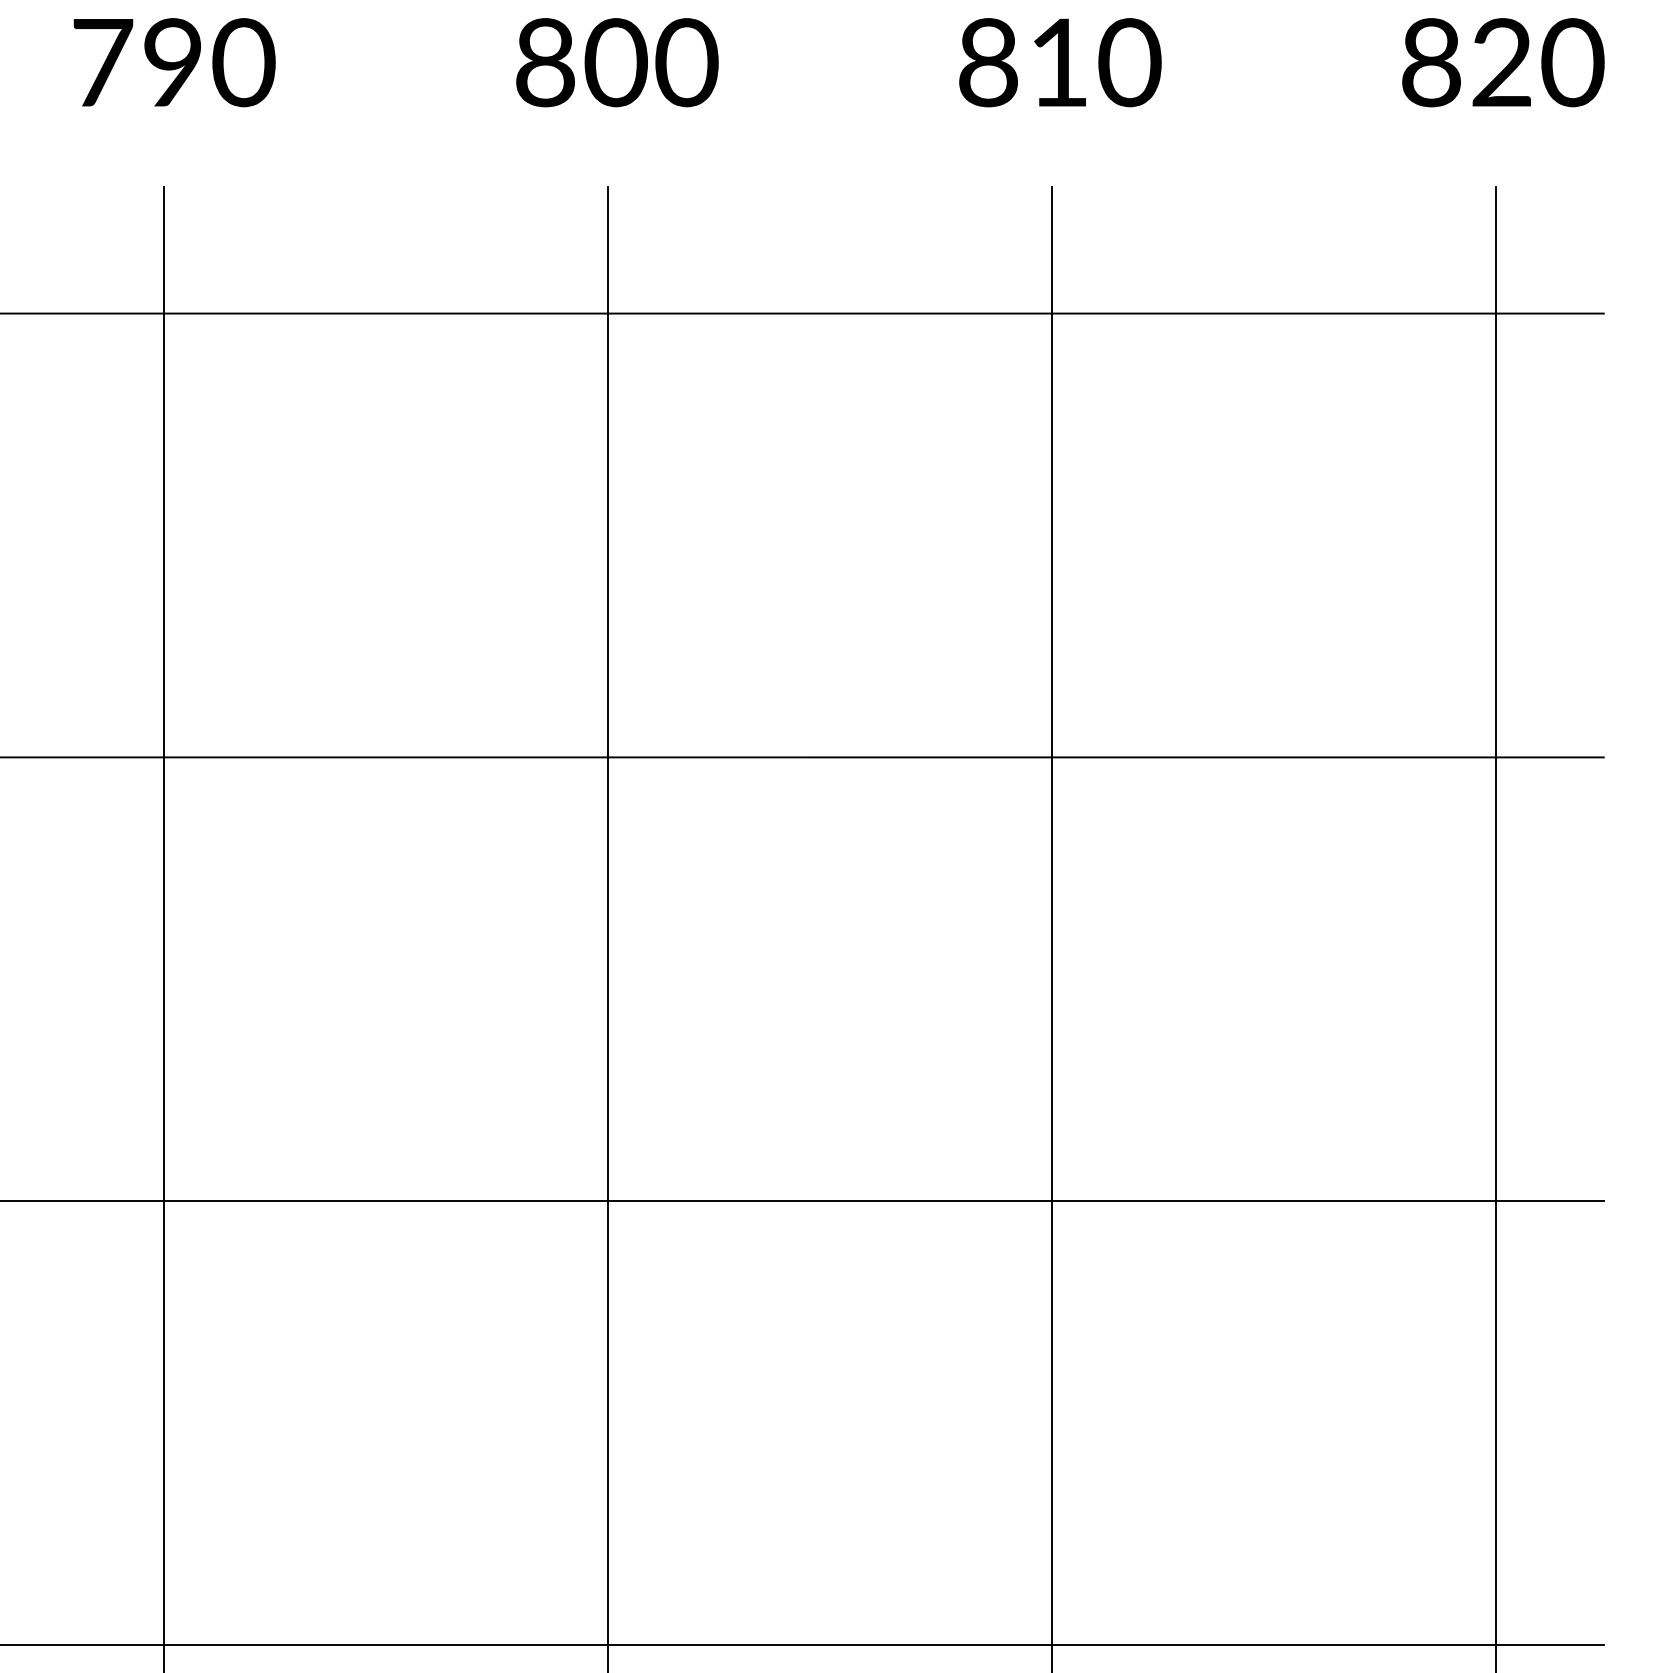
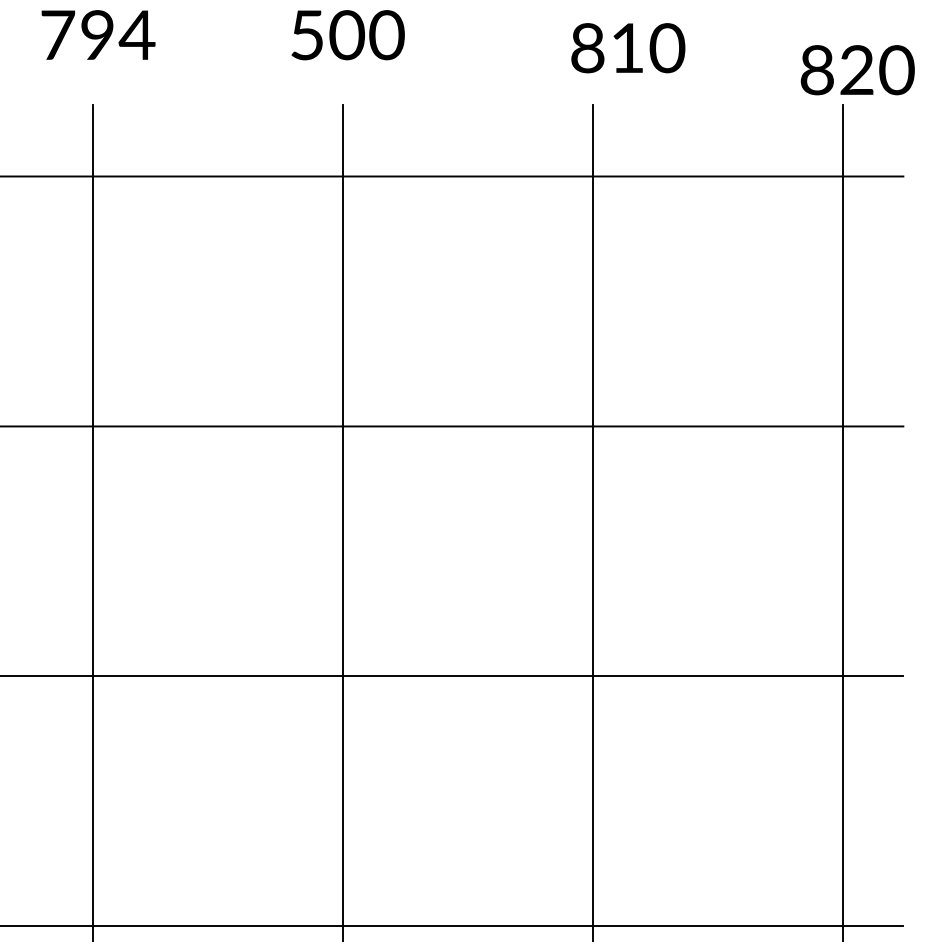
text: (242, 63) -> (136, 35), 790 -> 794
text: (544, 63) -> (306, 35), 800 -> 500
text: (1060, 63) -> (628, 48), moved
text: (1502, 63) -> (857, 70), moved

